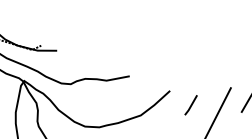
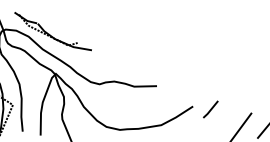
line: (190, 105) -> (210, 109), moved

